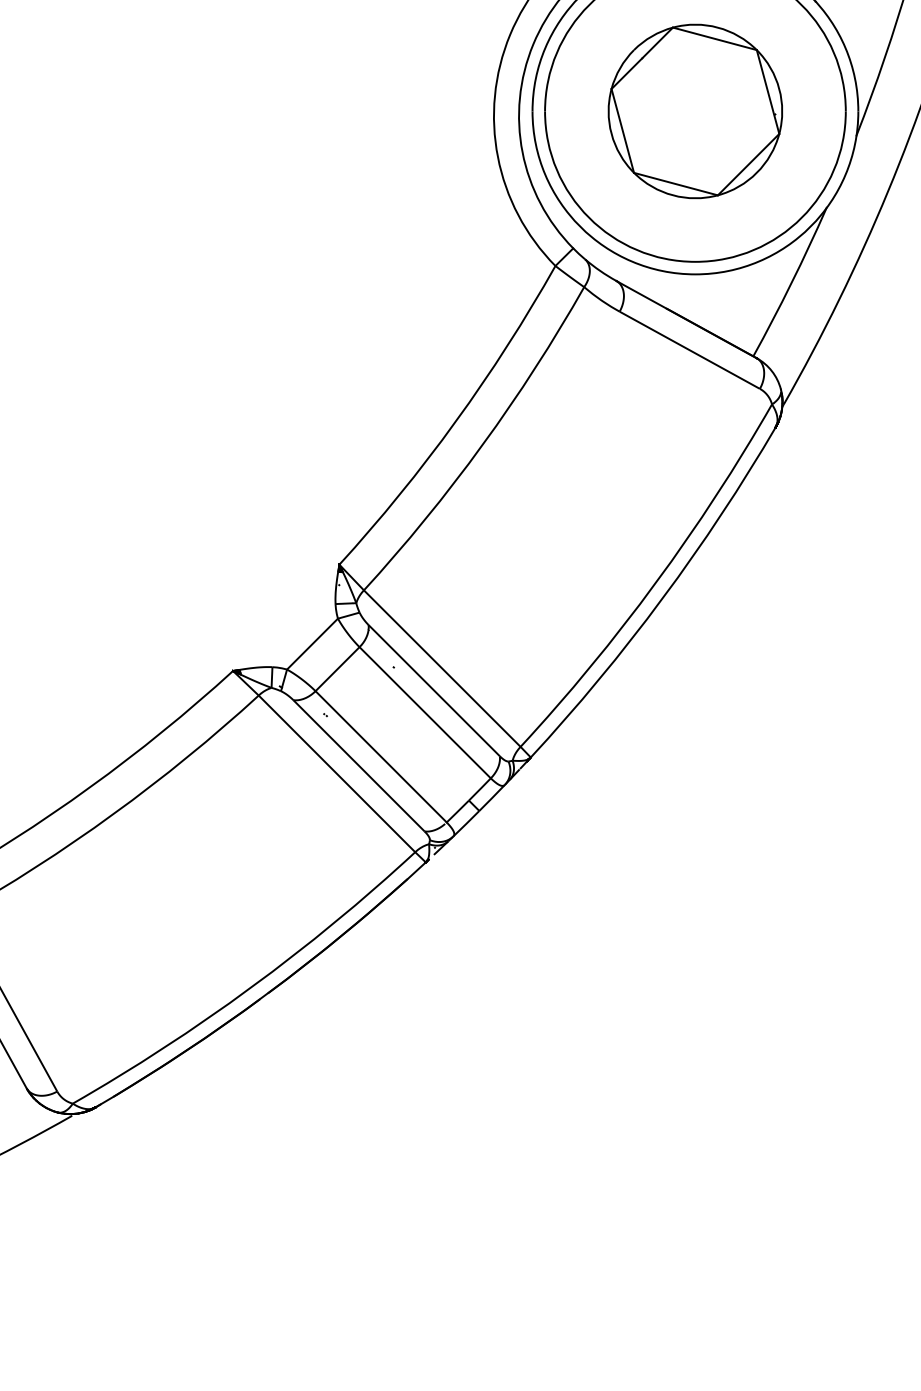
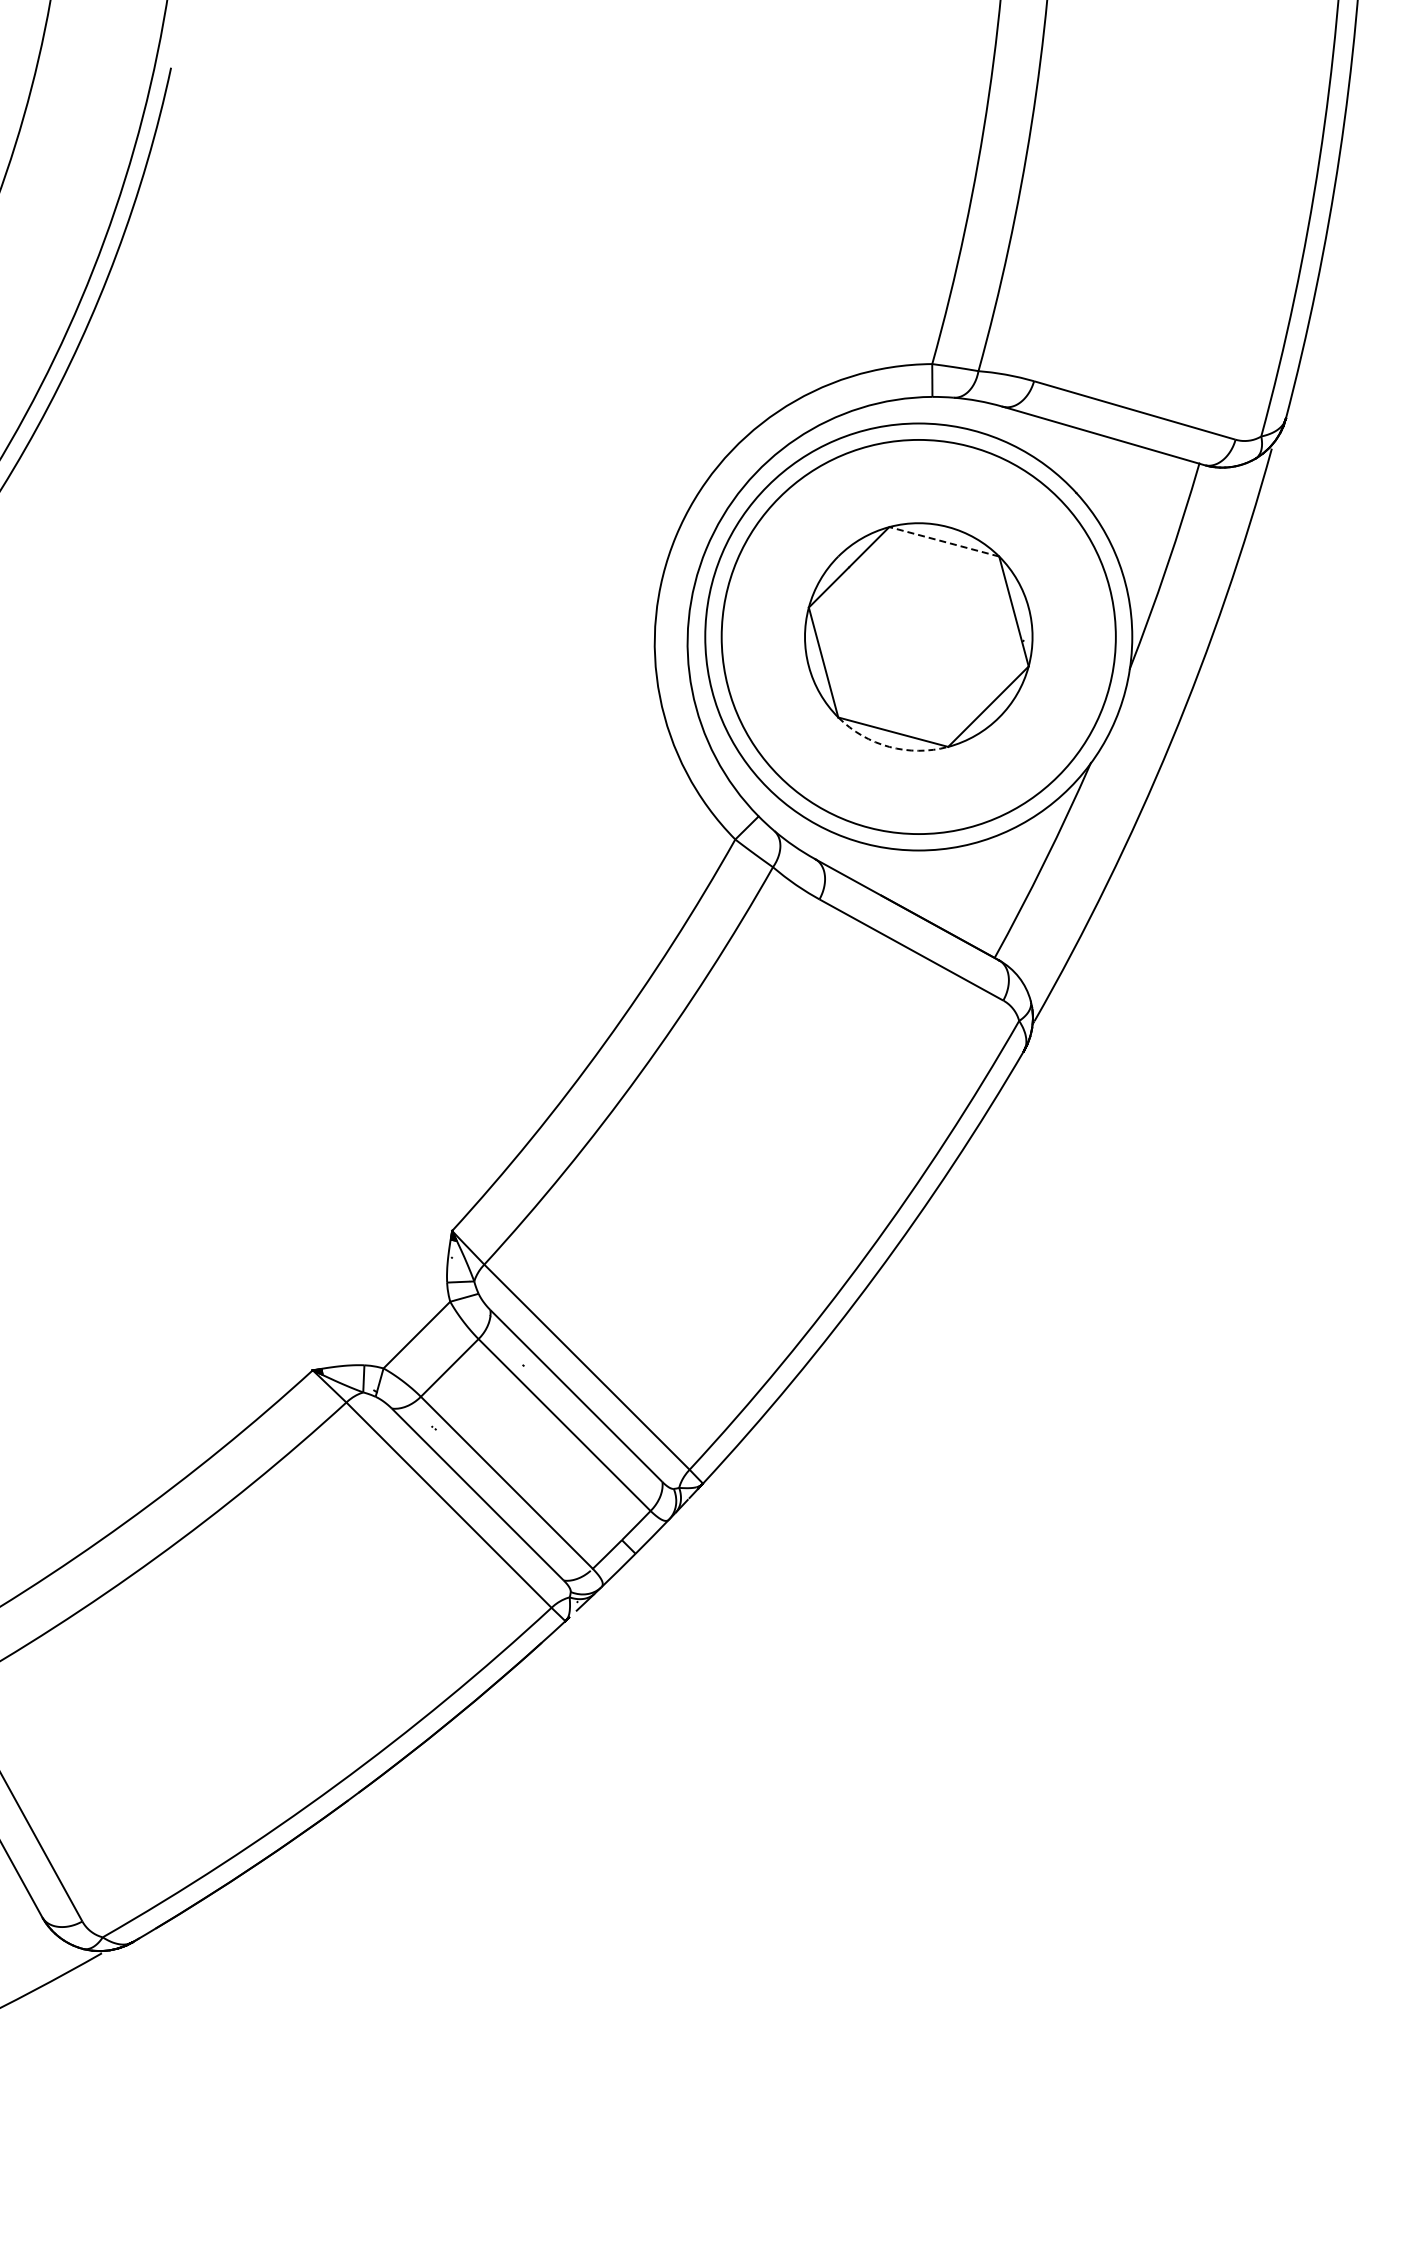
line: (715, 38) -> (944, 541), solid -> dashed
arc: (673, 195) -> (889, 746), solid -> dashed

